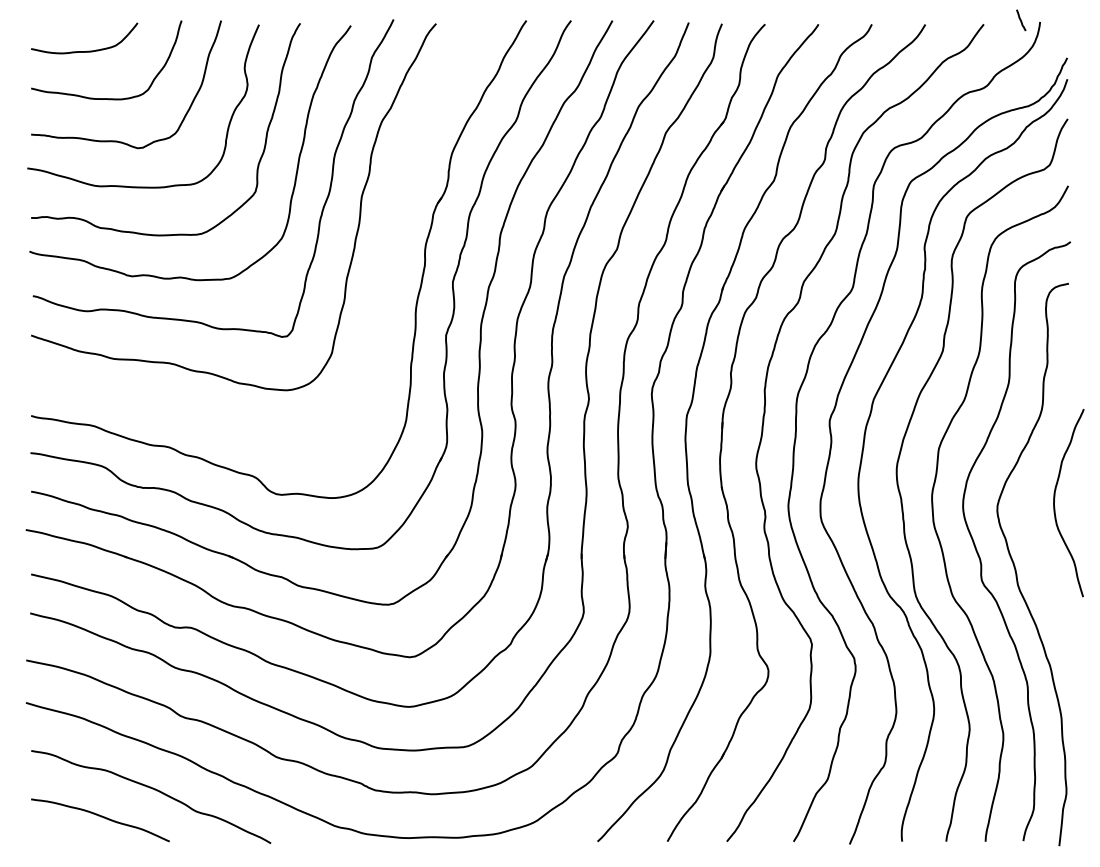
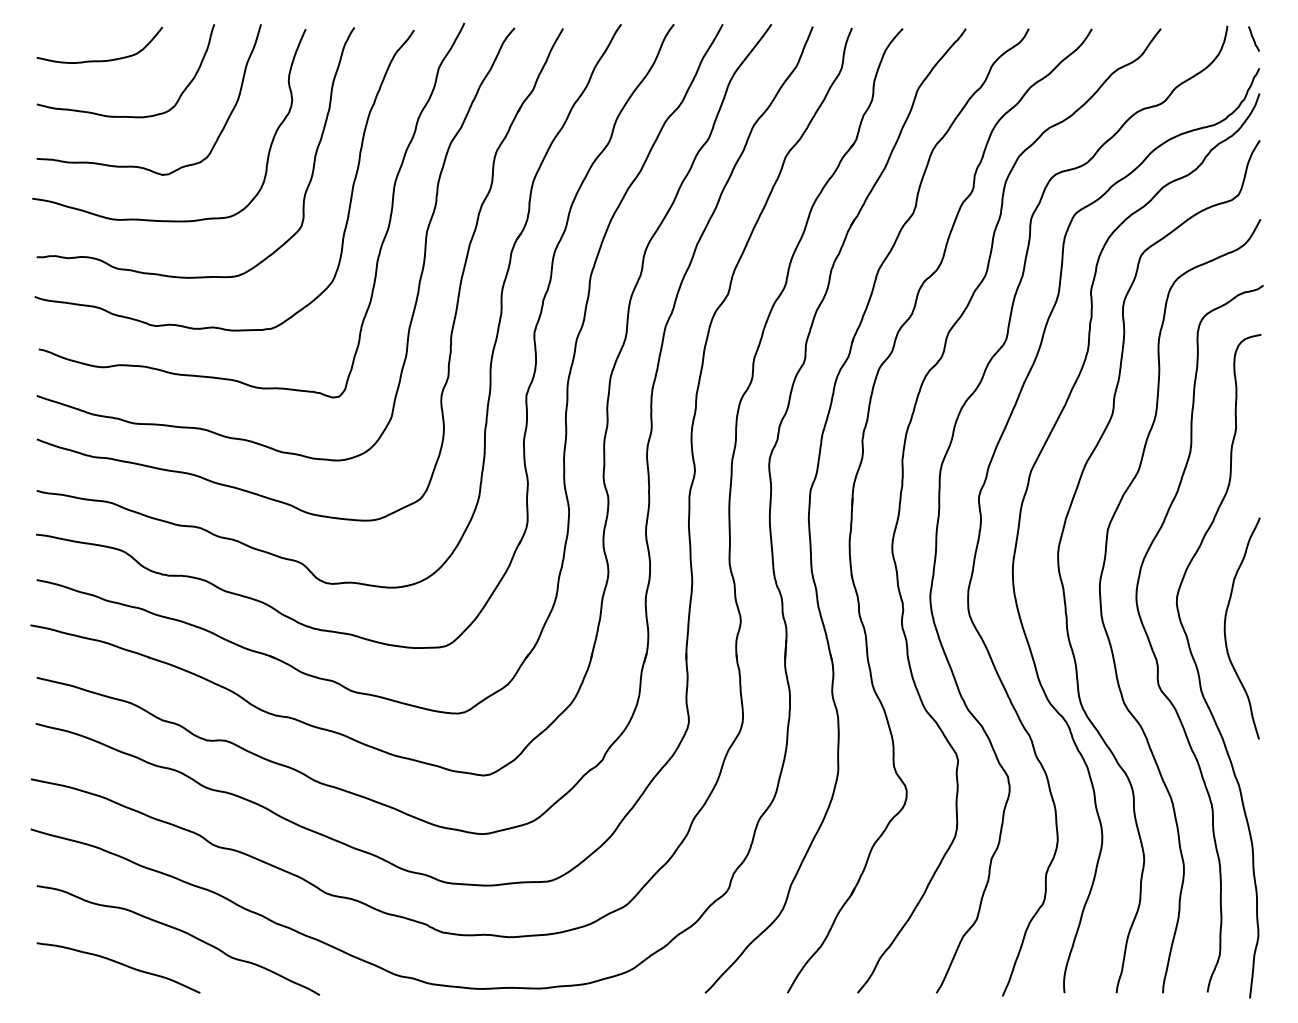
line: (1020, 19) -> (1253, 38), moved
part: (387, 250) -> (457, 295), added
curve: (1054, 502) -> (1225, 628), moved

